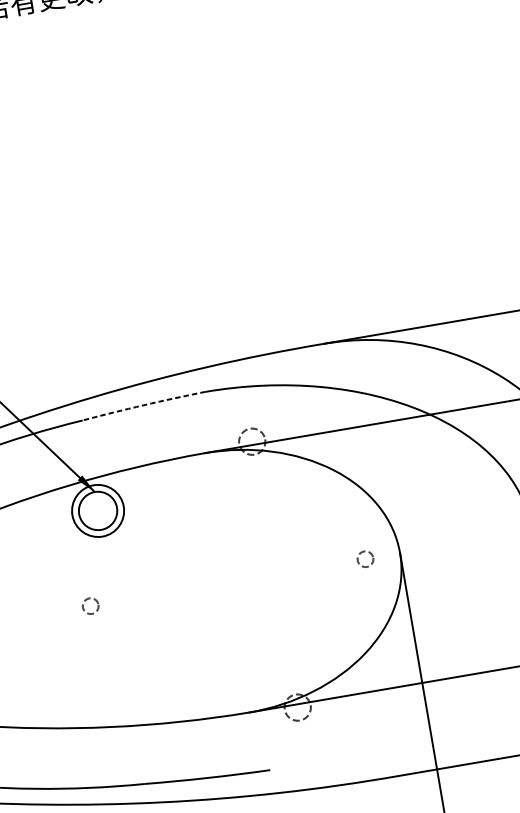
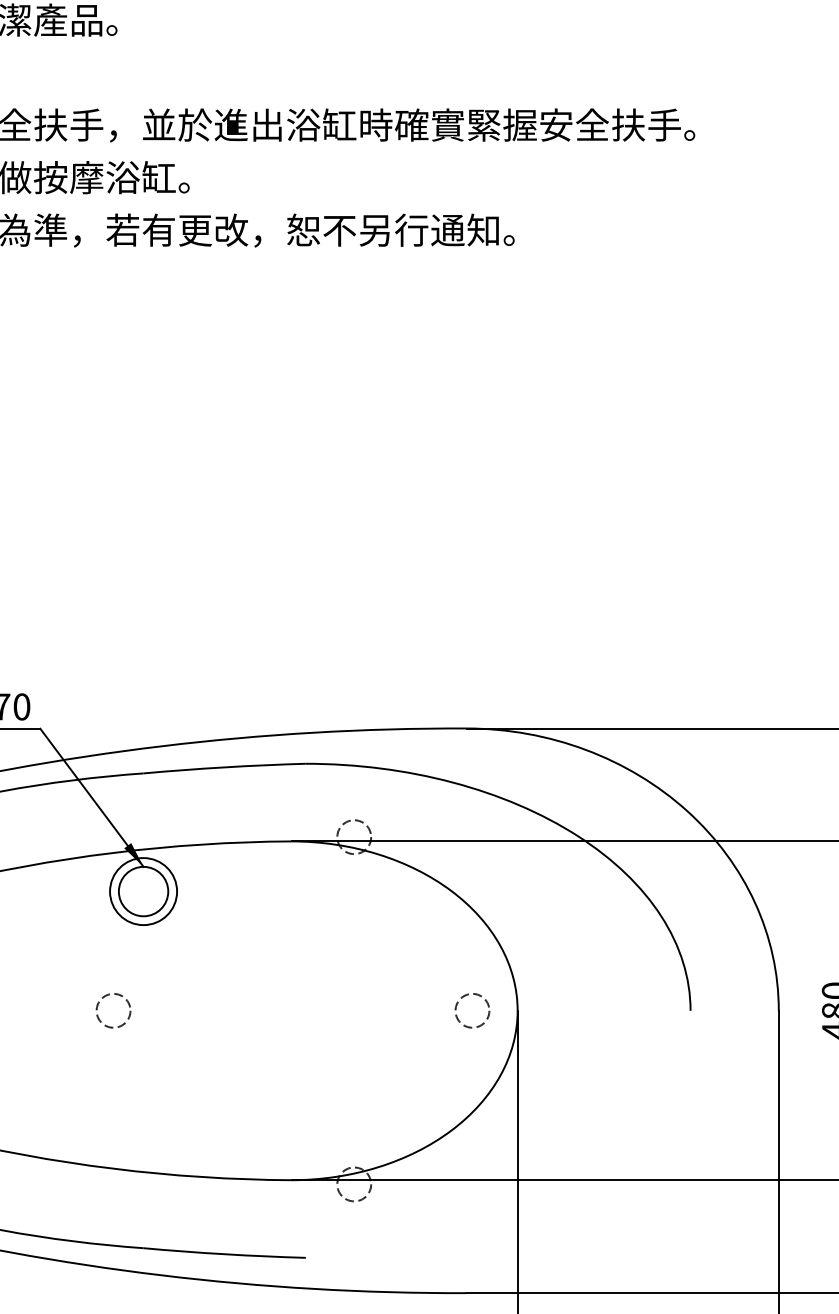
arc: (143, 405) -> (224, 767), dashed -> solid
circle: (365, 558) -> (472, 1010), size x1.67
circle: (90, 605) -> (113, 1010), size x1.67

